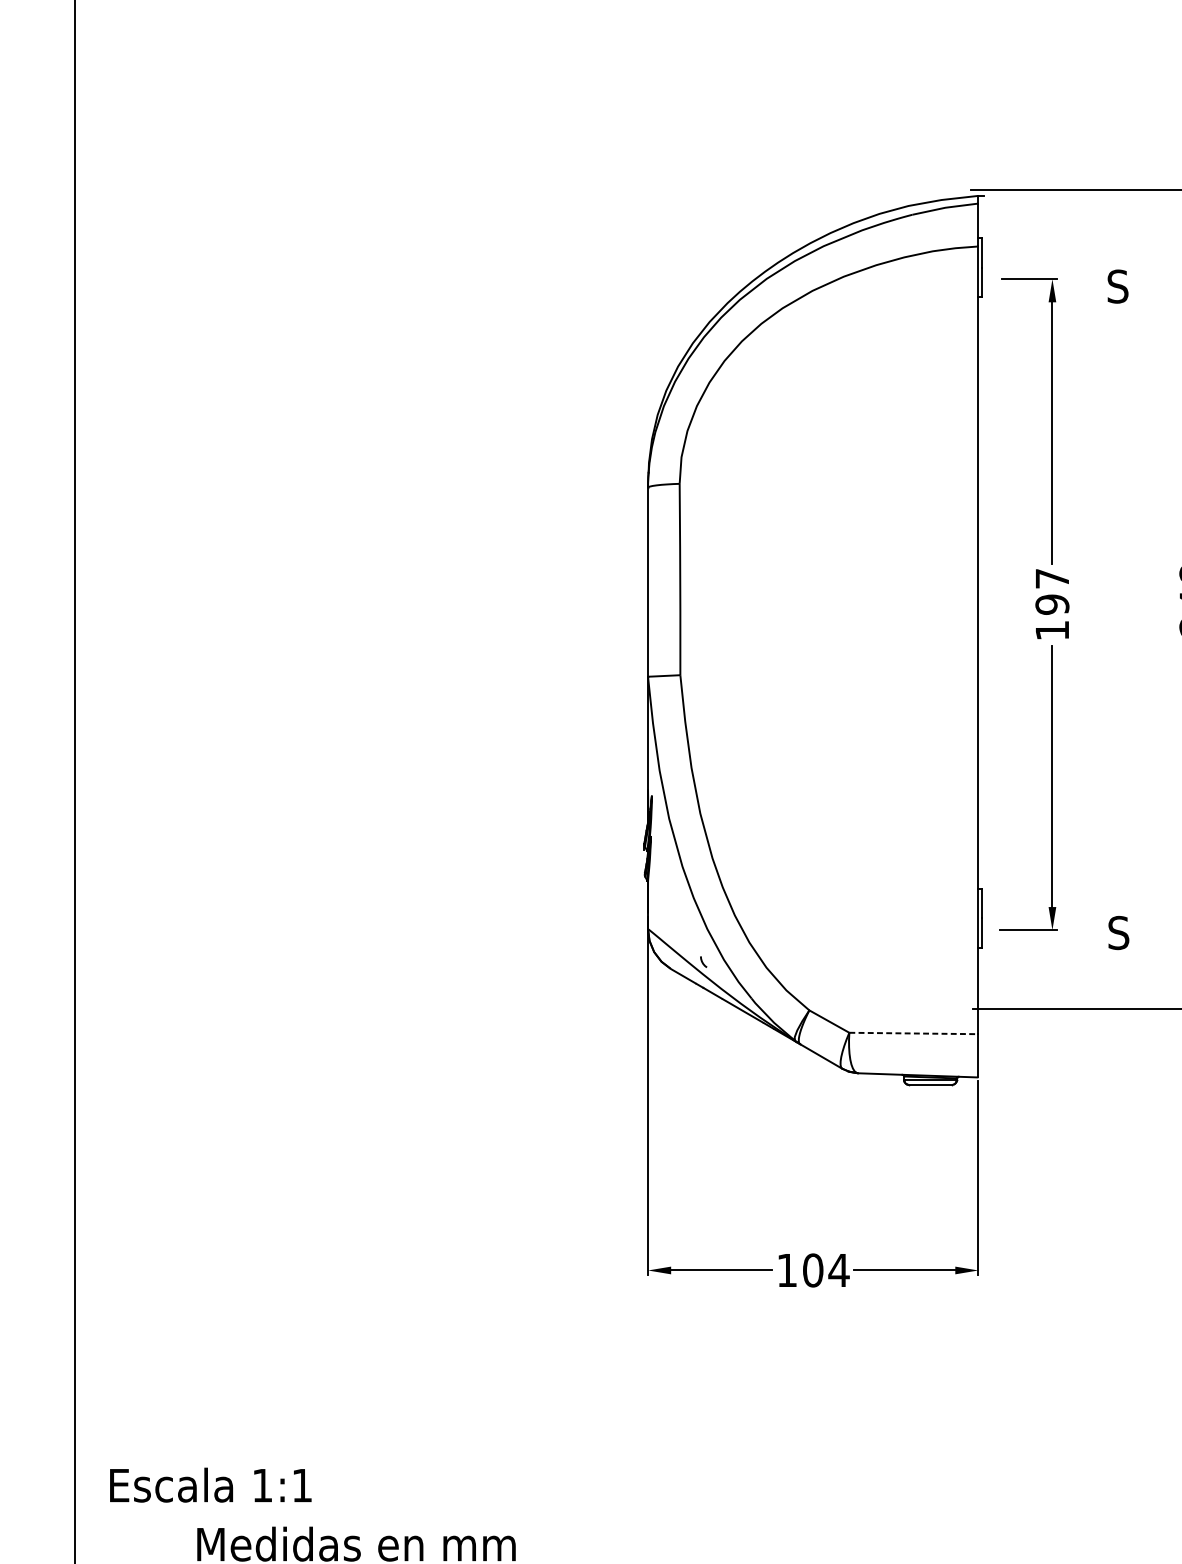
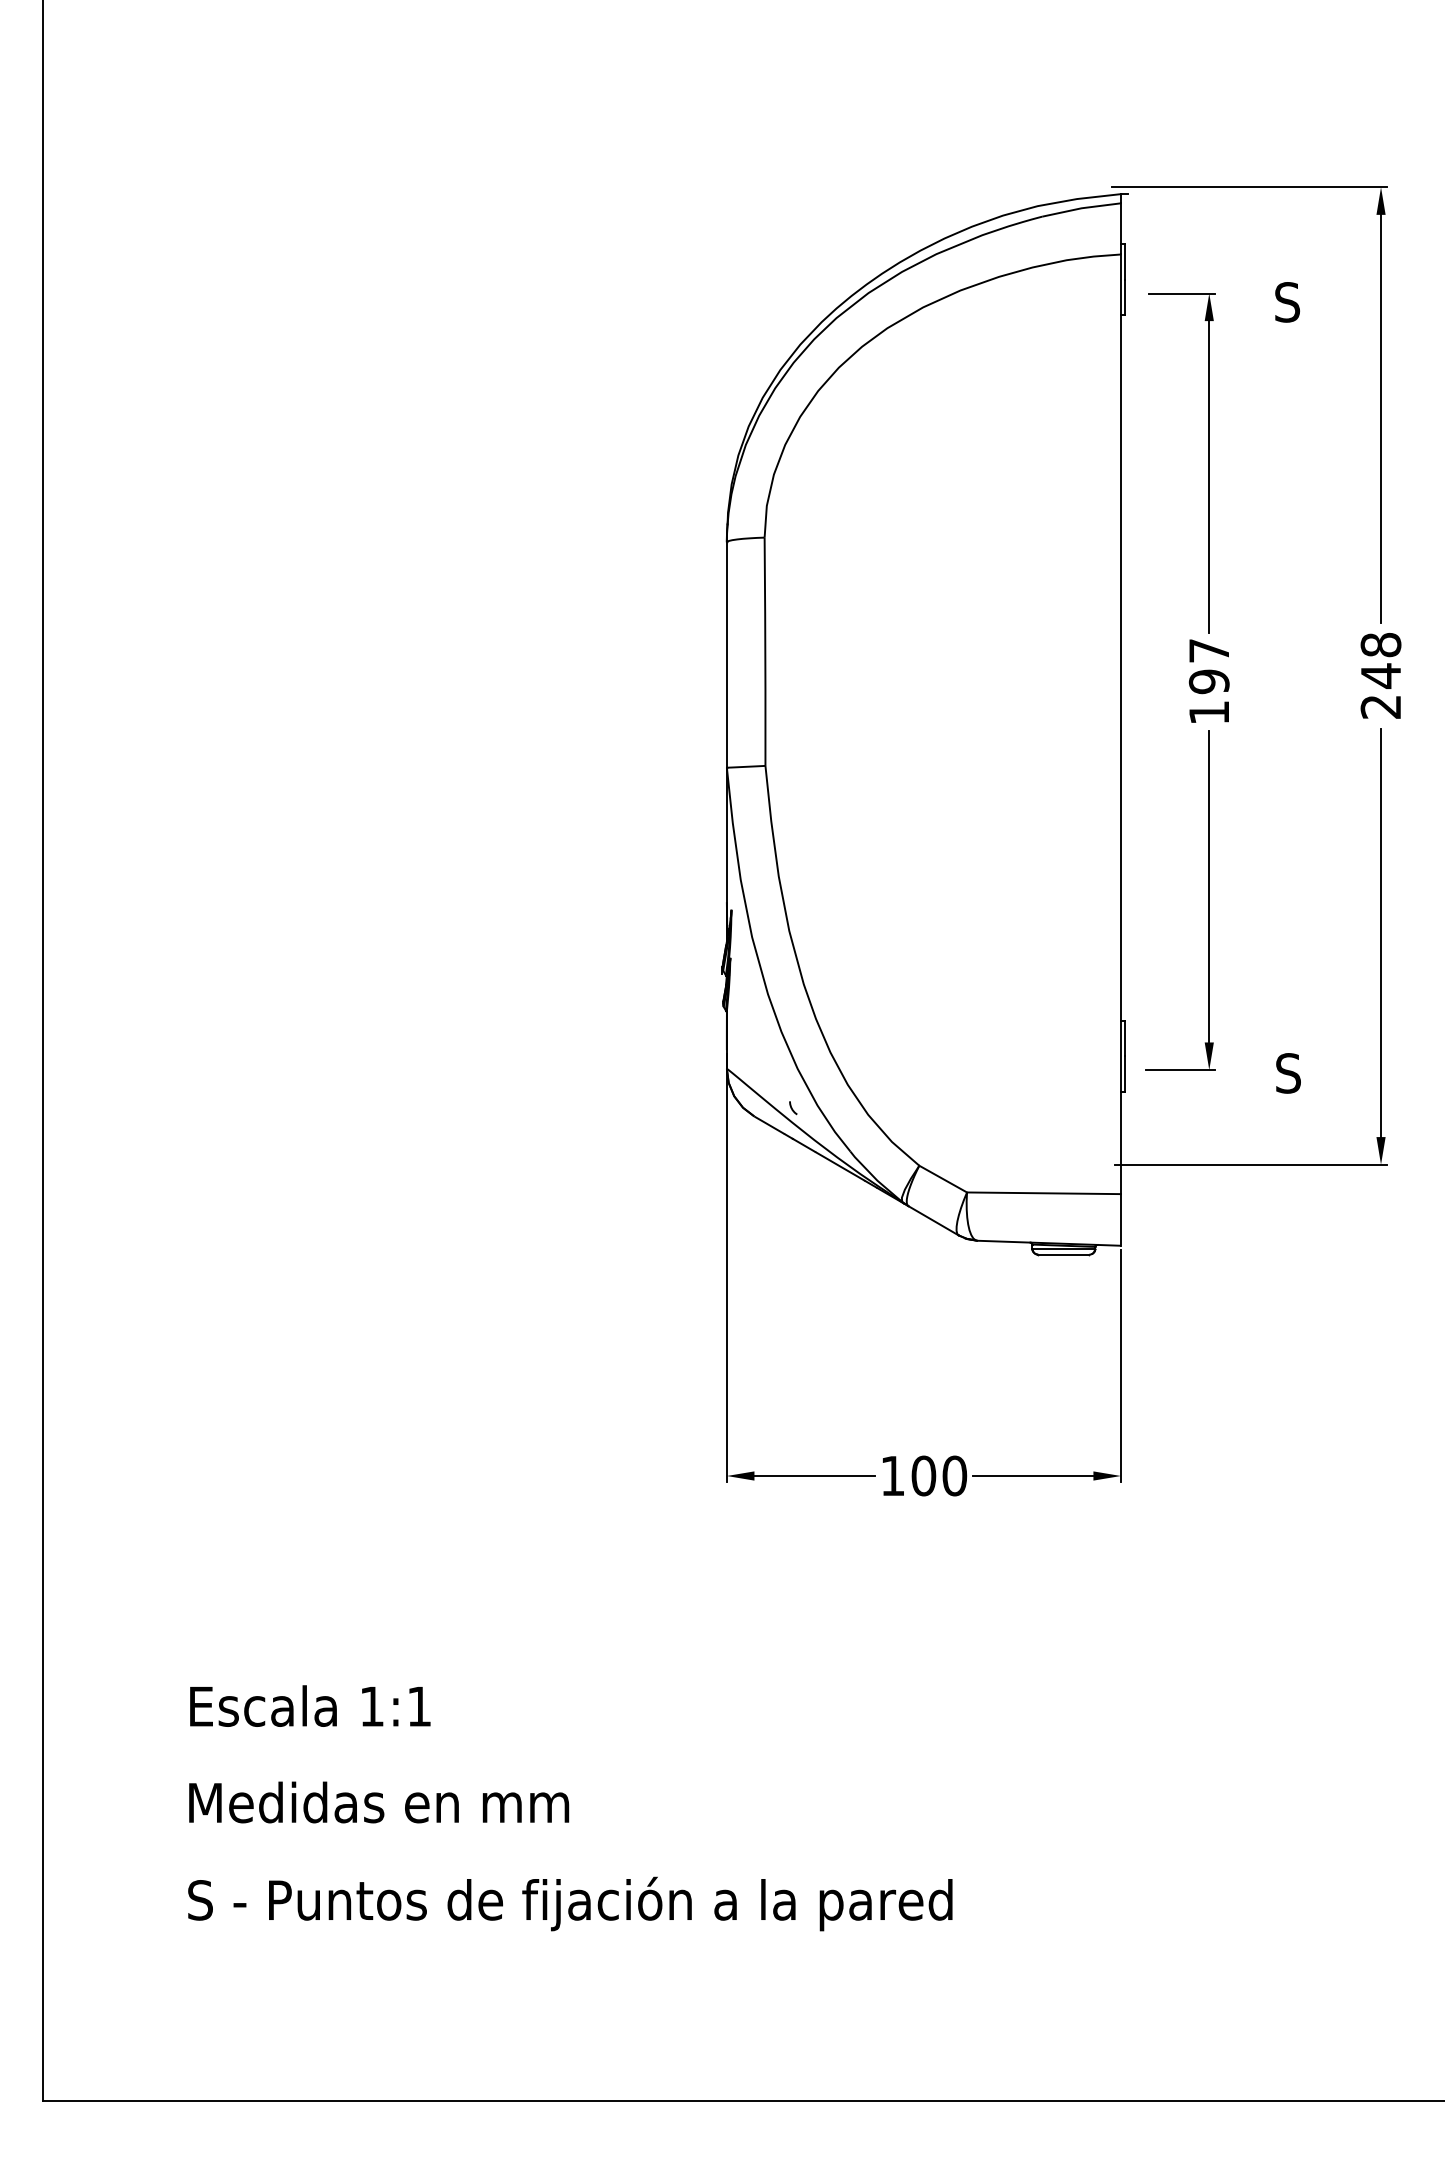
line: (913, 1033) -> (1043, 1193), dashed -> solid
text: (838, 1270) -> (954, 1475), 104 -> 100
text: (210, 1484) -> (310, 1705), moved

